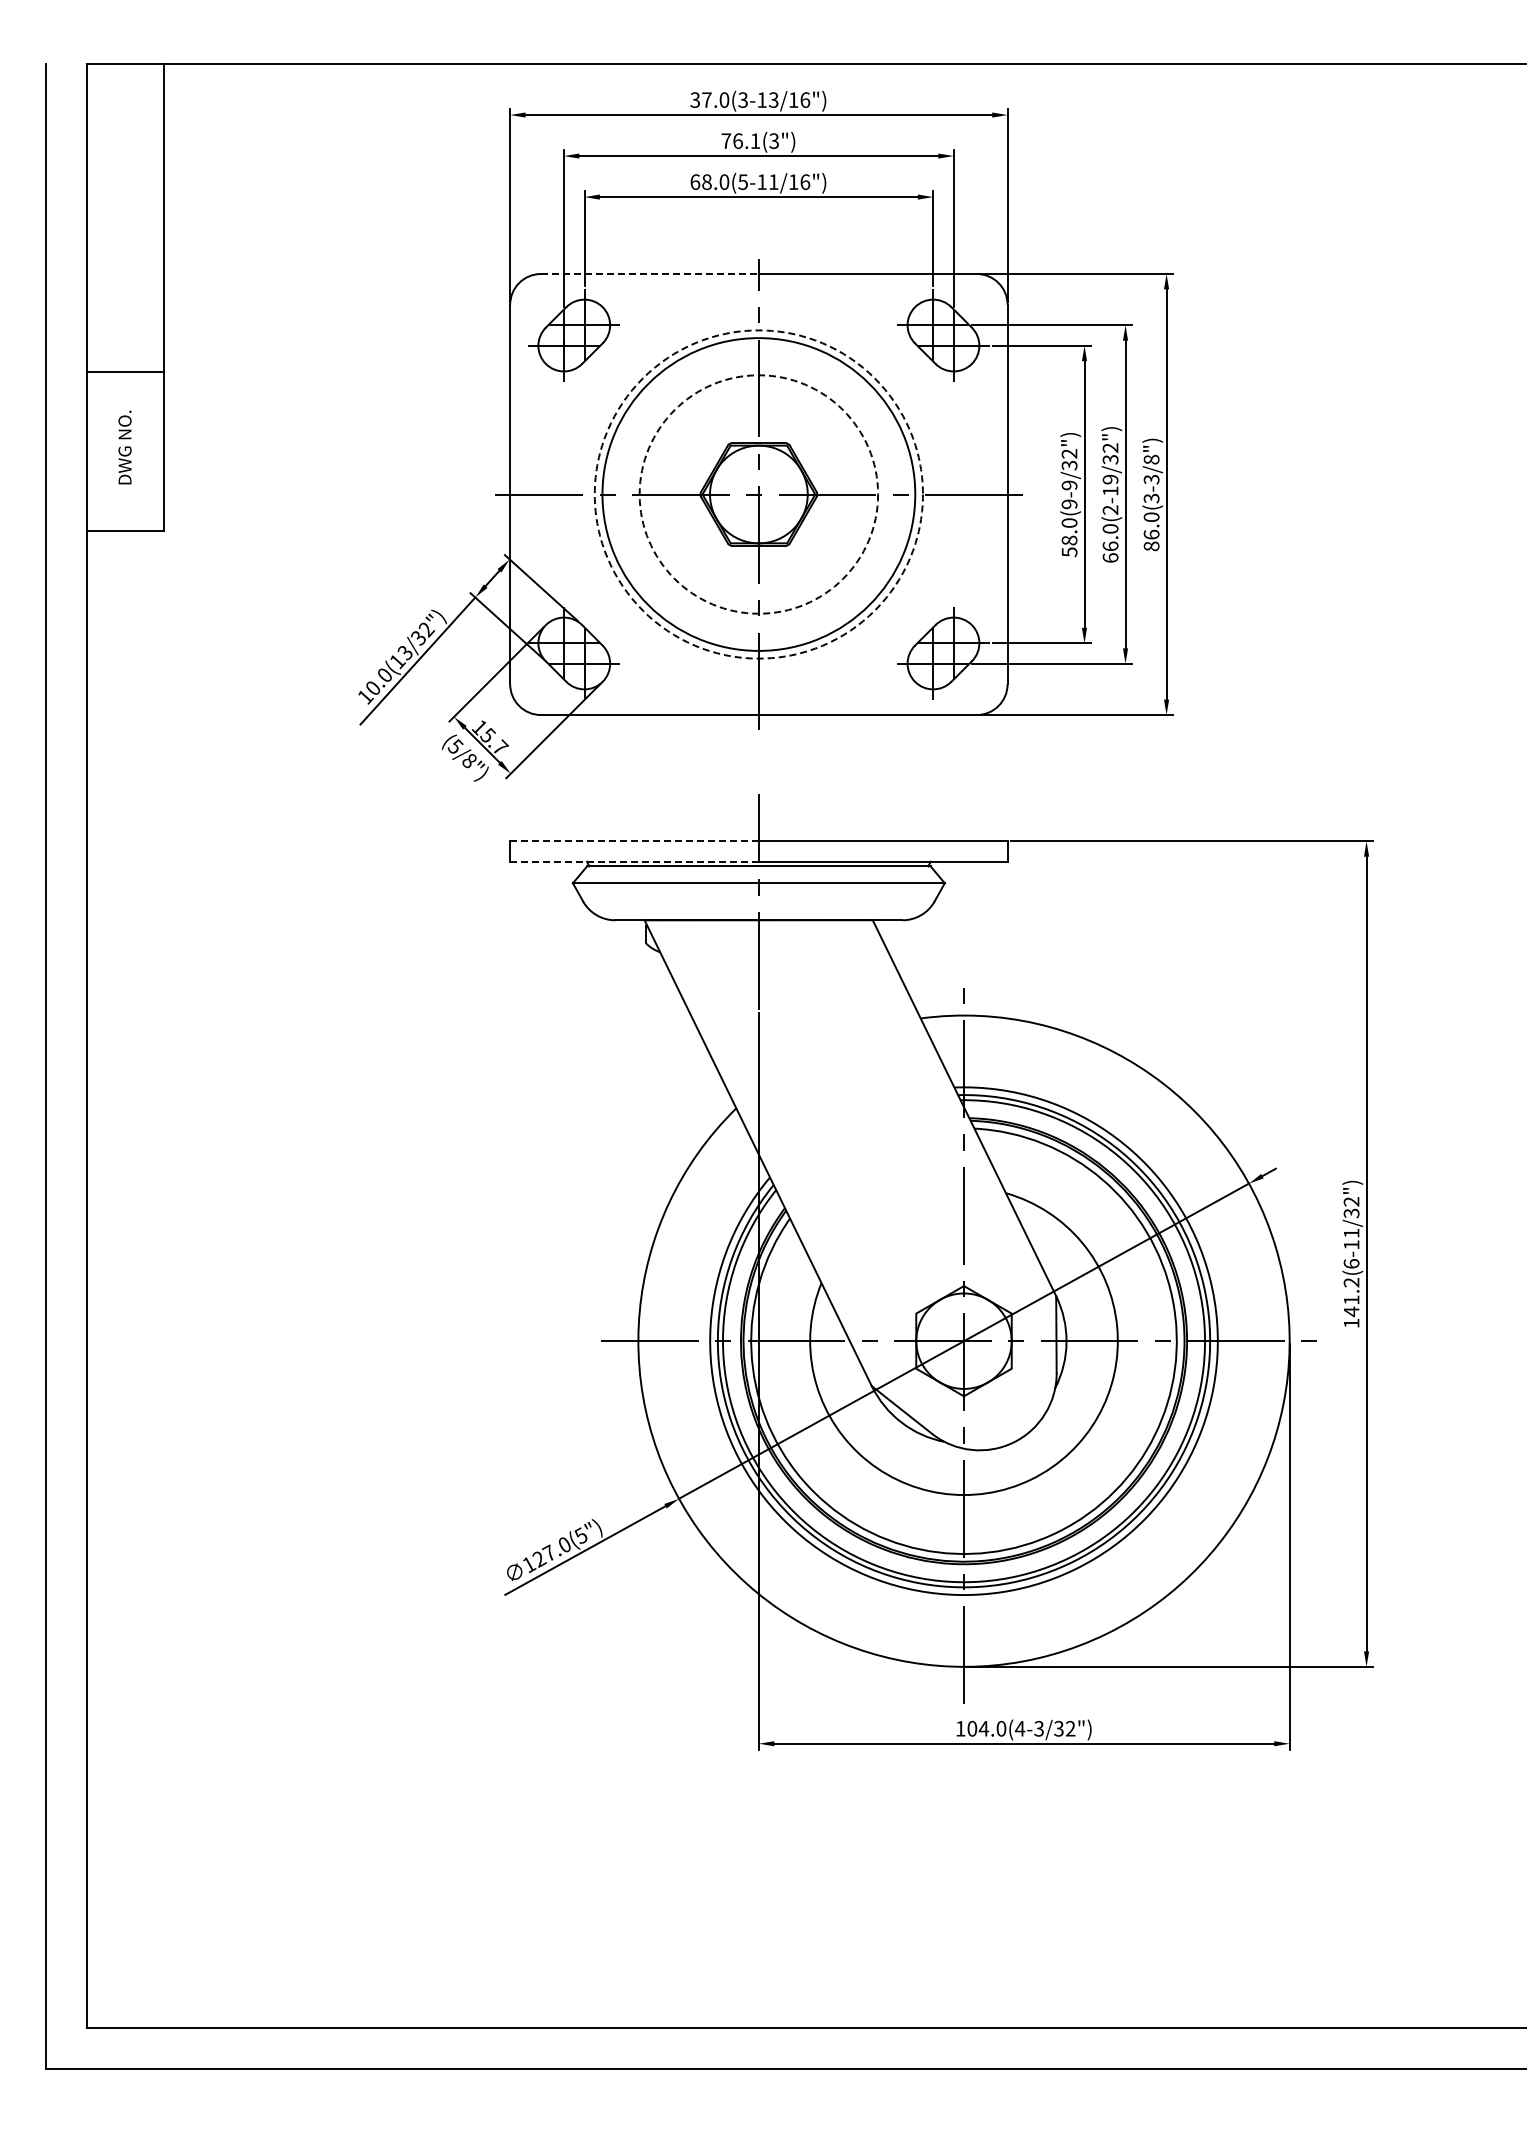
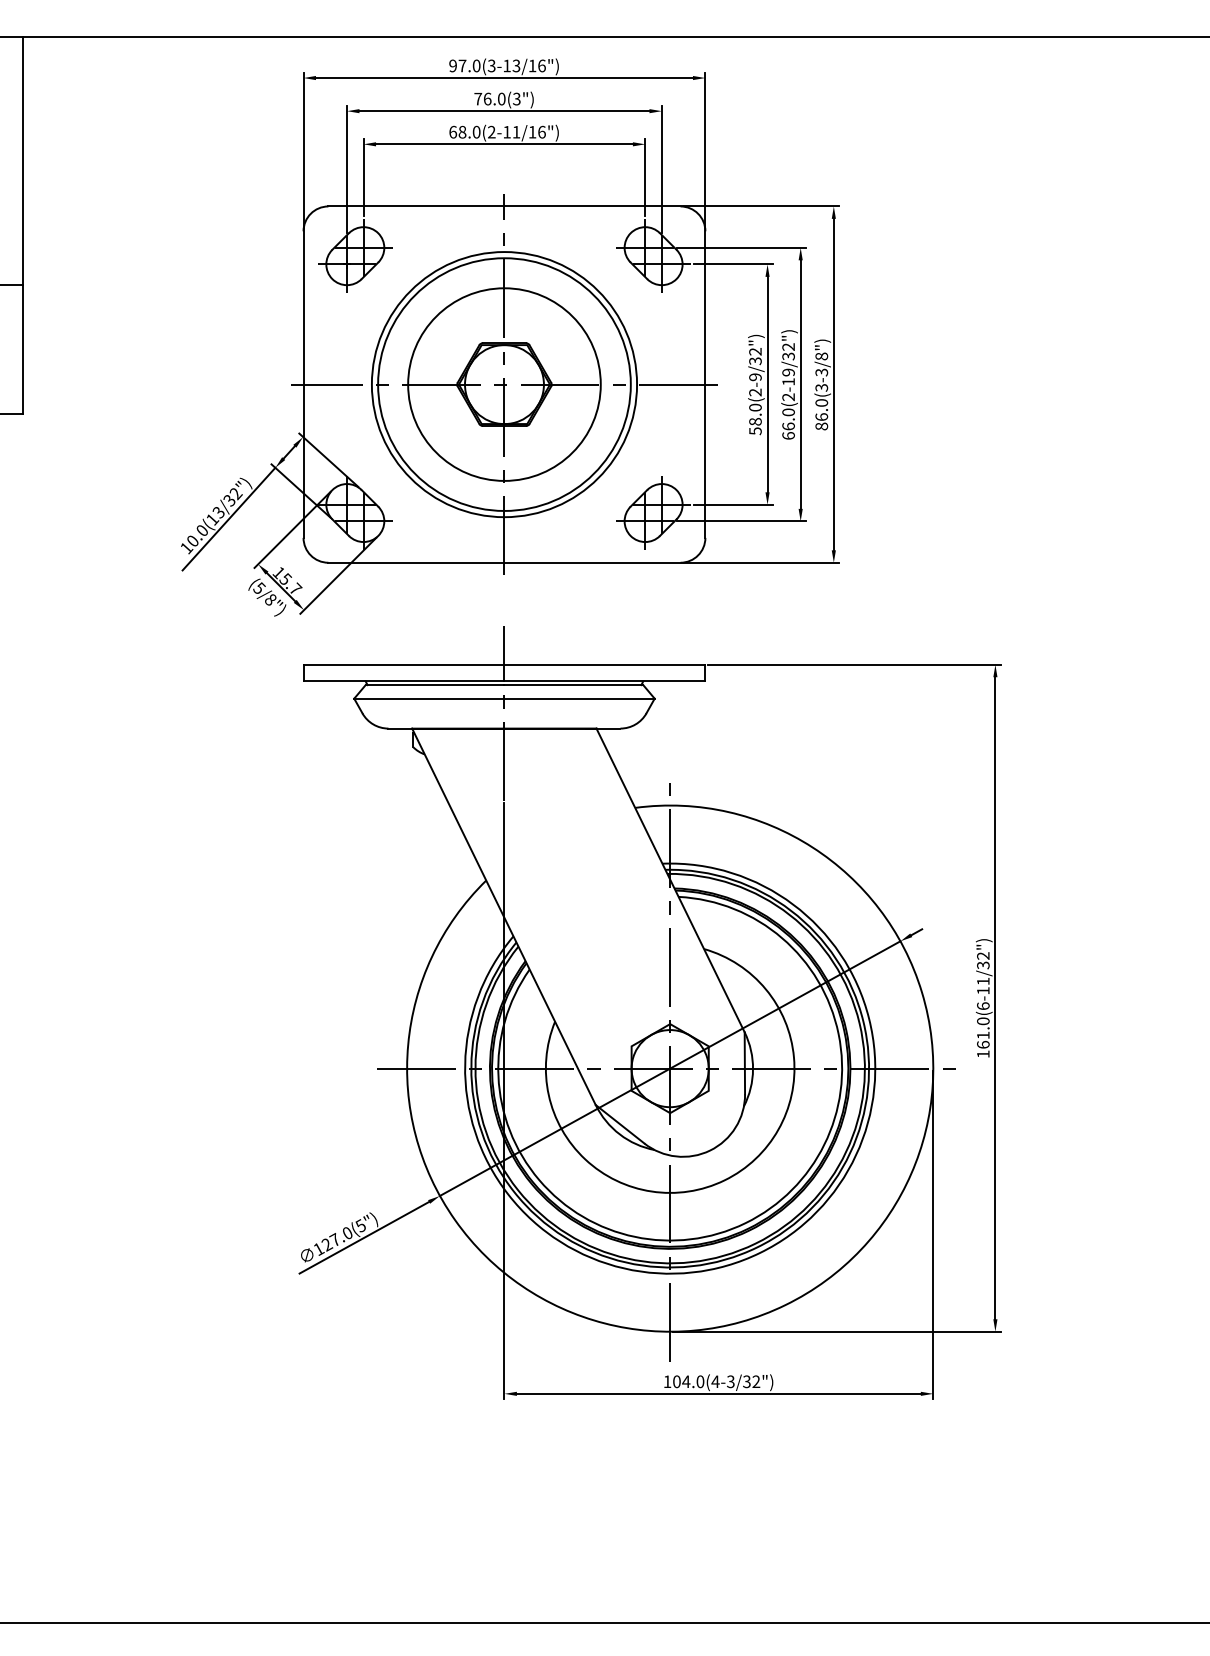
text: (694, 99) -> (452, 65), 37.0(3-13/16") -> 97.0(3-13/16")
text: (755, 140) -> (501, 98), 76.1(3") -> 76.0(3")
text: (742, 182) -> (491, 132), 68.0(5-11/16") -> 68.0(2-11/16")
line: (649, 274) -> (416, 206), dashed -> solid
circle: (758, 494) -> (504, 384), dashed -> solid
circle: (758, 494) -> (504, 384), dashed -> solid
text: (1069, 504) -> (755, 392), 58.0(9-9/32") -> 58.0(2-9/32")
line: (635, 841) -> (404, 664), dashed -> solid
line: (635, 861) -> (404, 681), dashed -> solid
text: (1351, 1297) -> (983, 1033), 141.2(6-11/32") -> 161.0(6-11/32")

